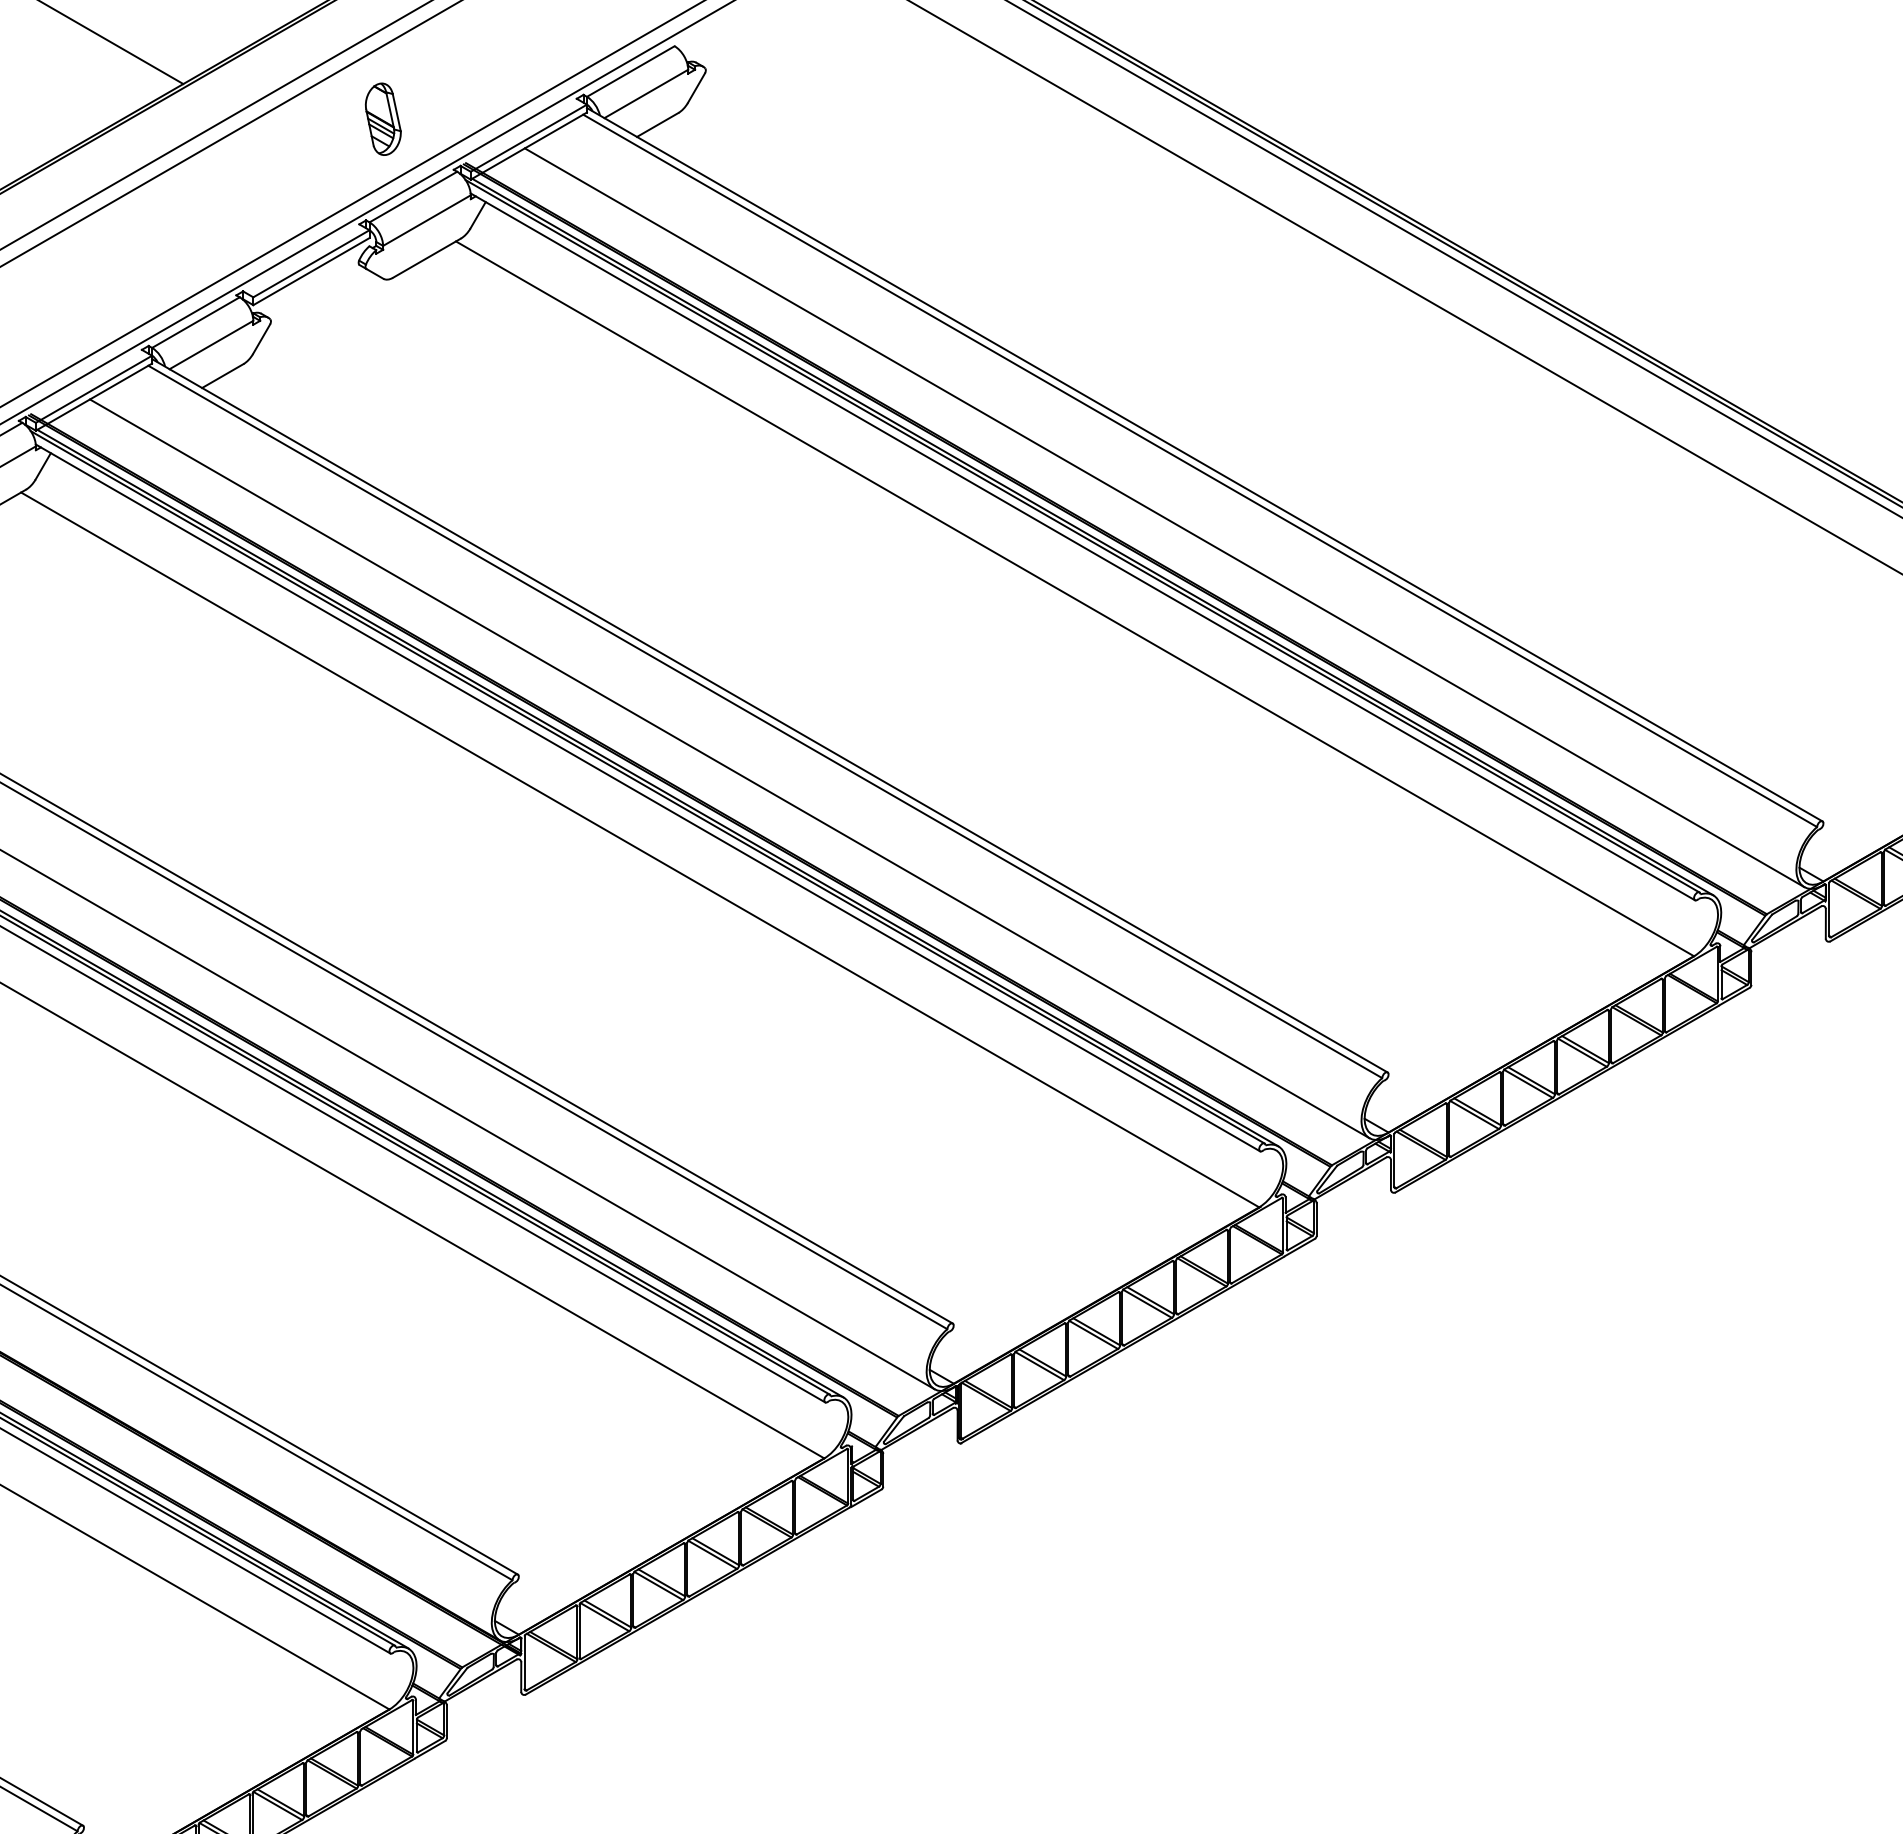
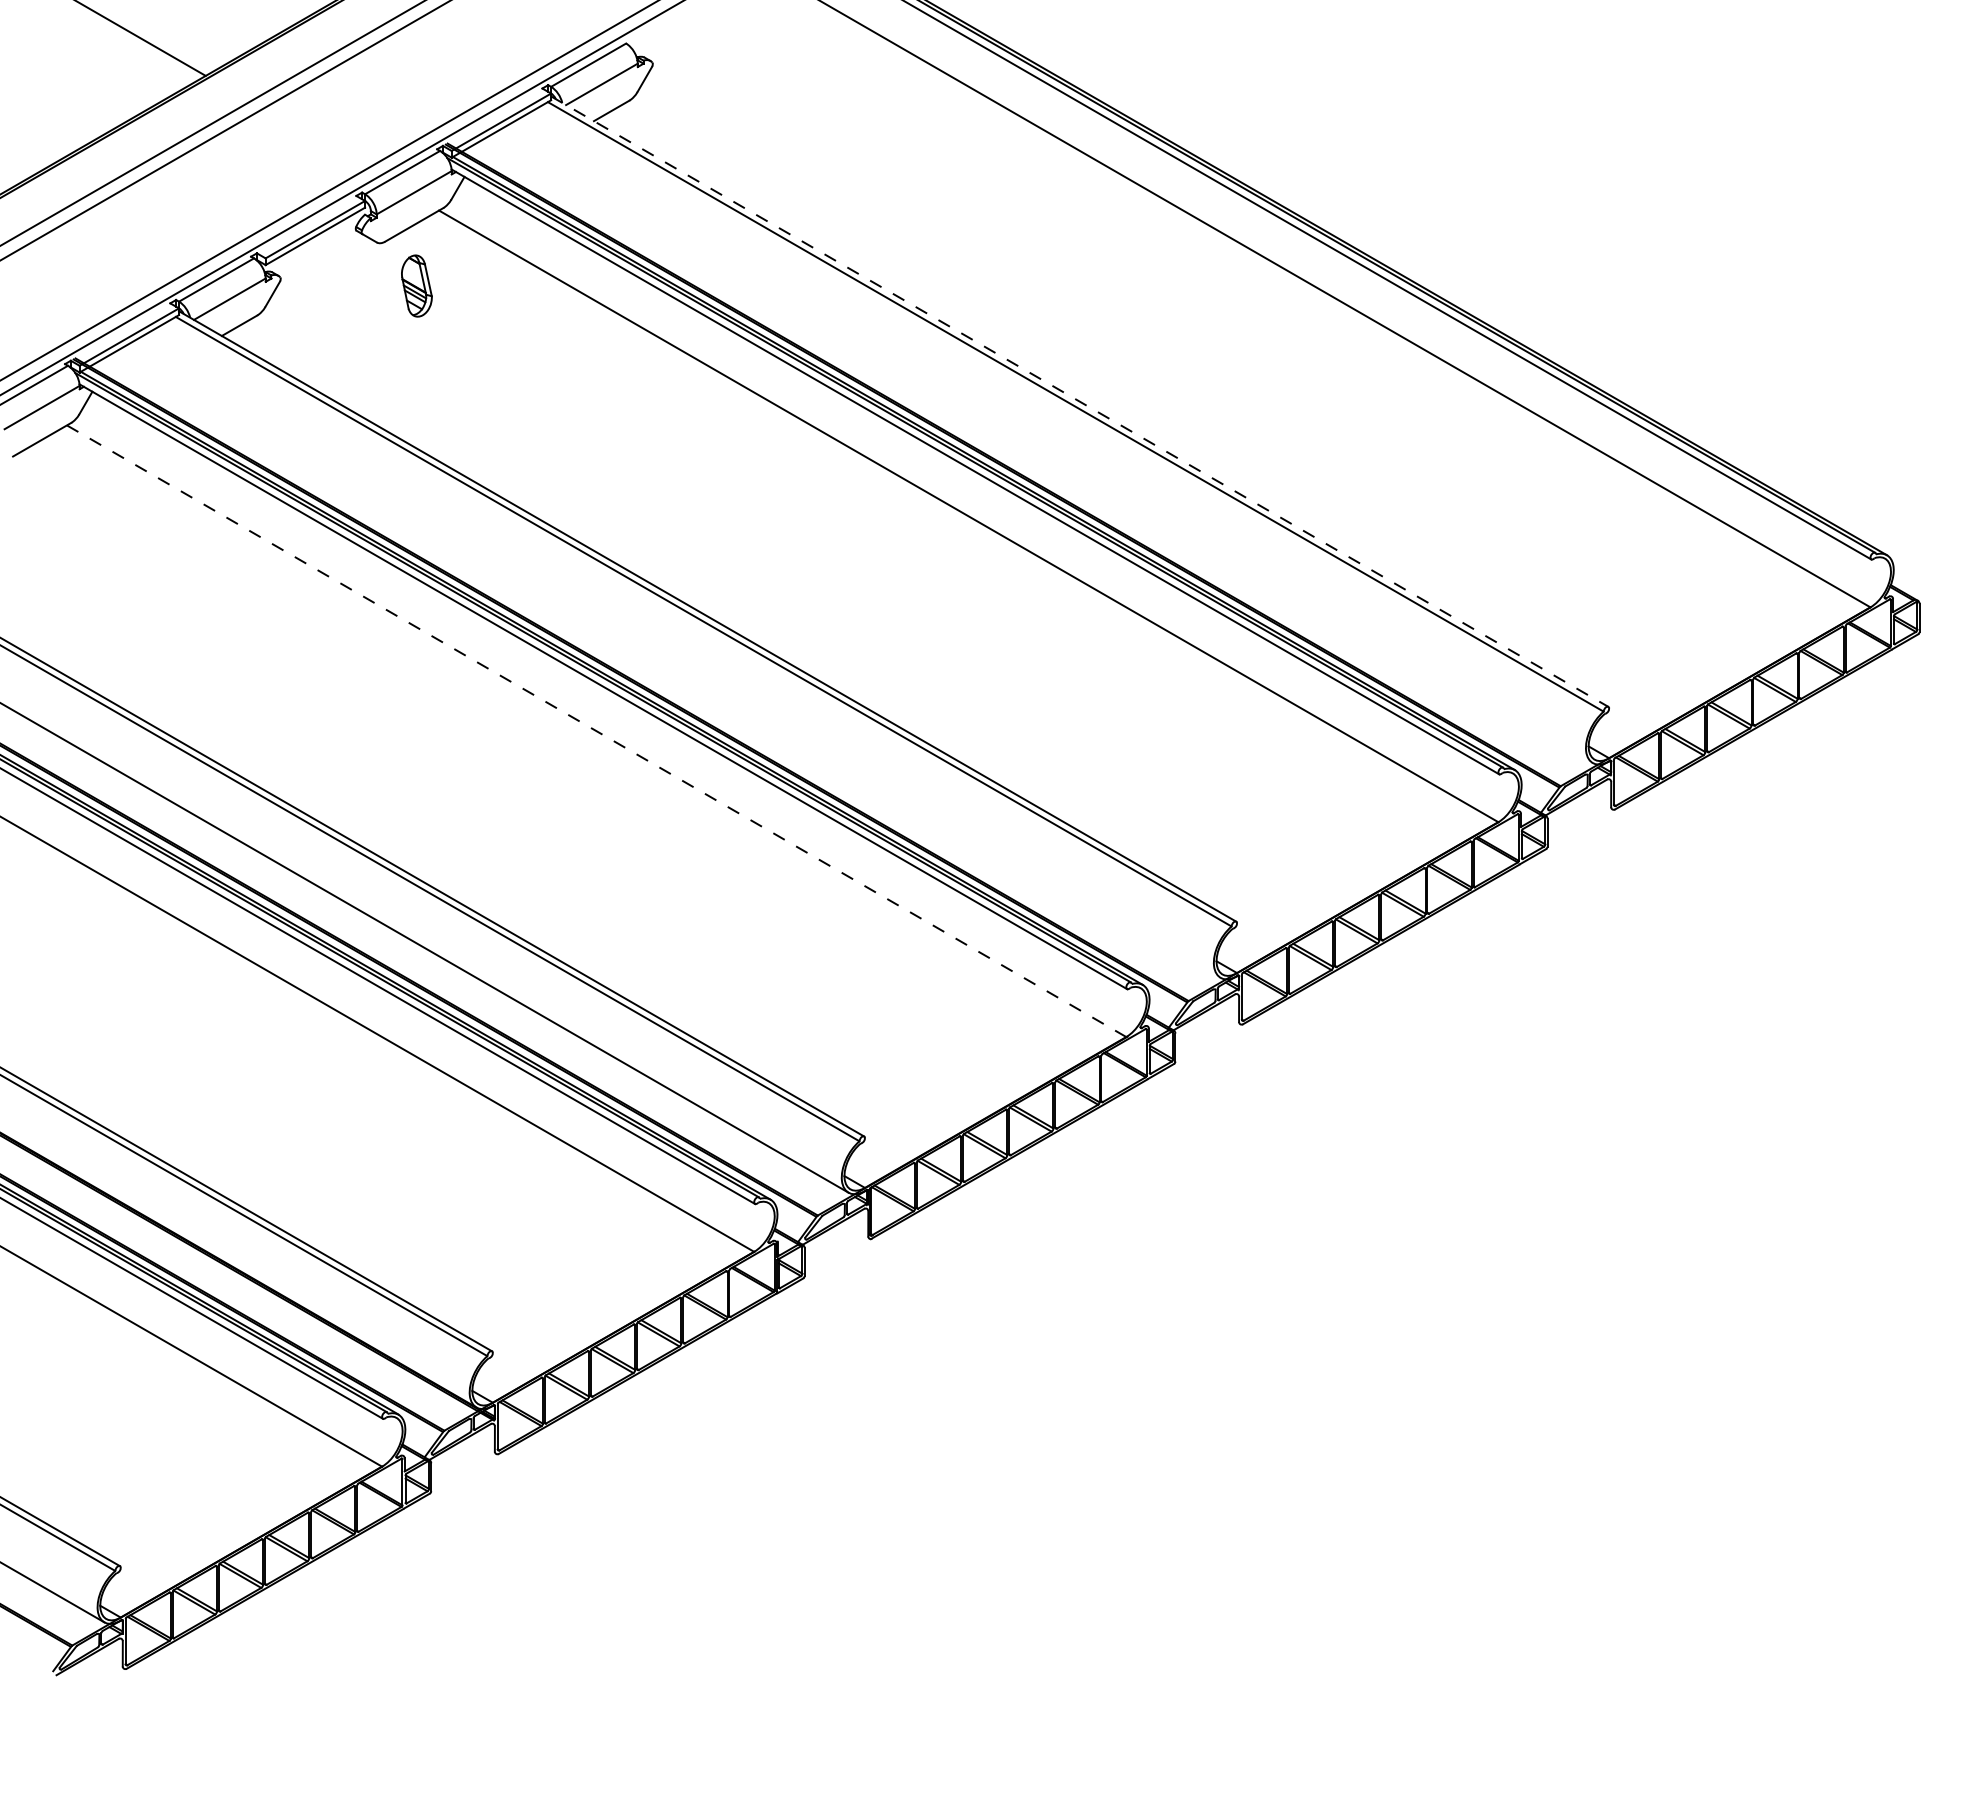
part: (382, 118) -> (416, 285), moved
line: (1205, 464) -> (1080, 401), solid -> dashed
line: (1163, 517) -> (1044, 446), removed
line: (728, 768) -> (672, 661), removed
line: (639, 850) -> (596, 731), solid -> dashed

